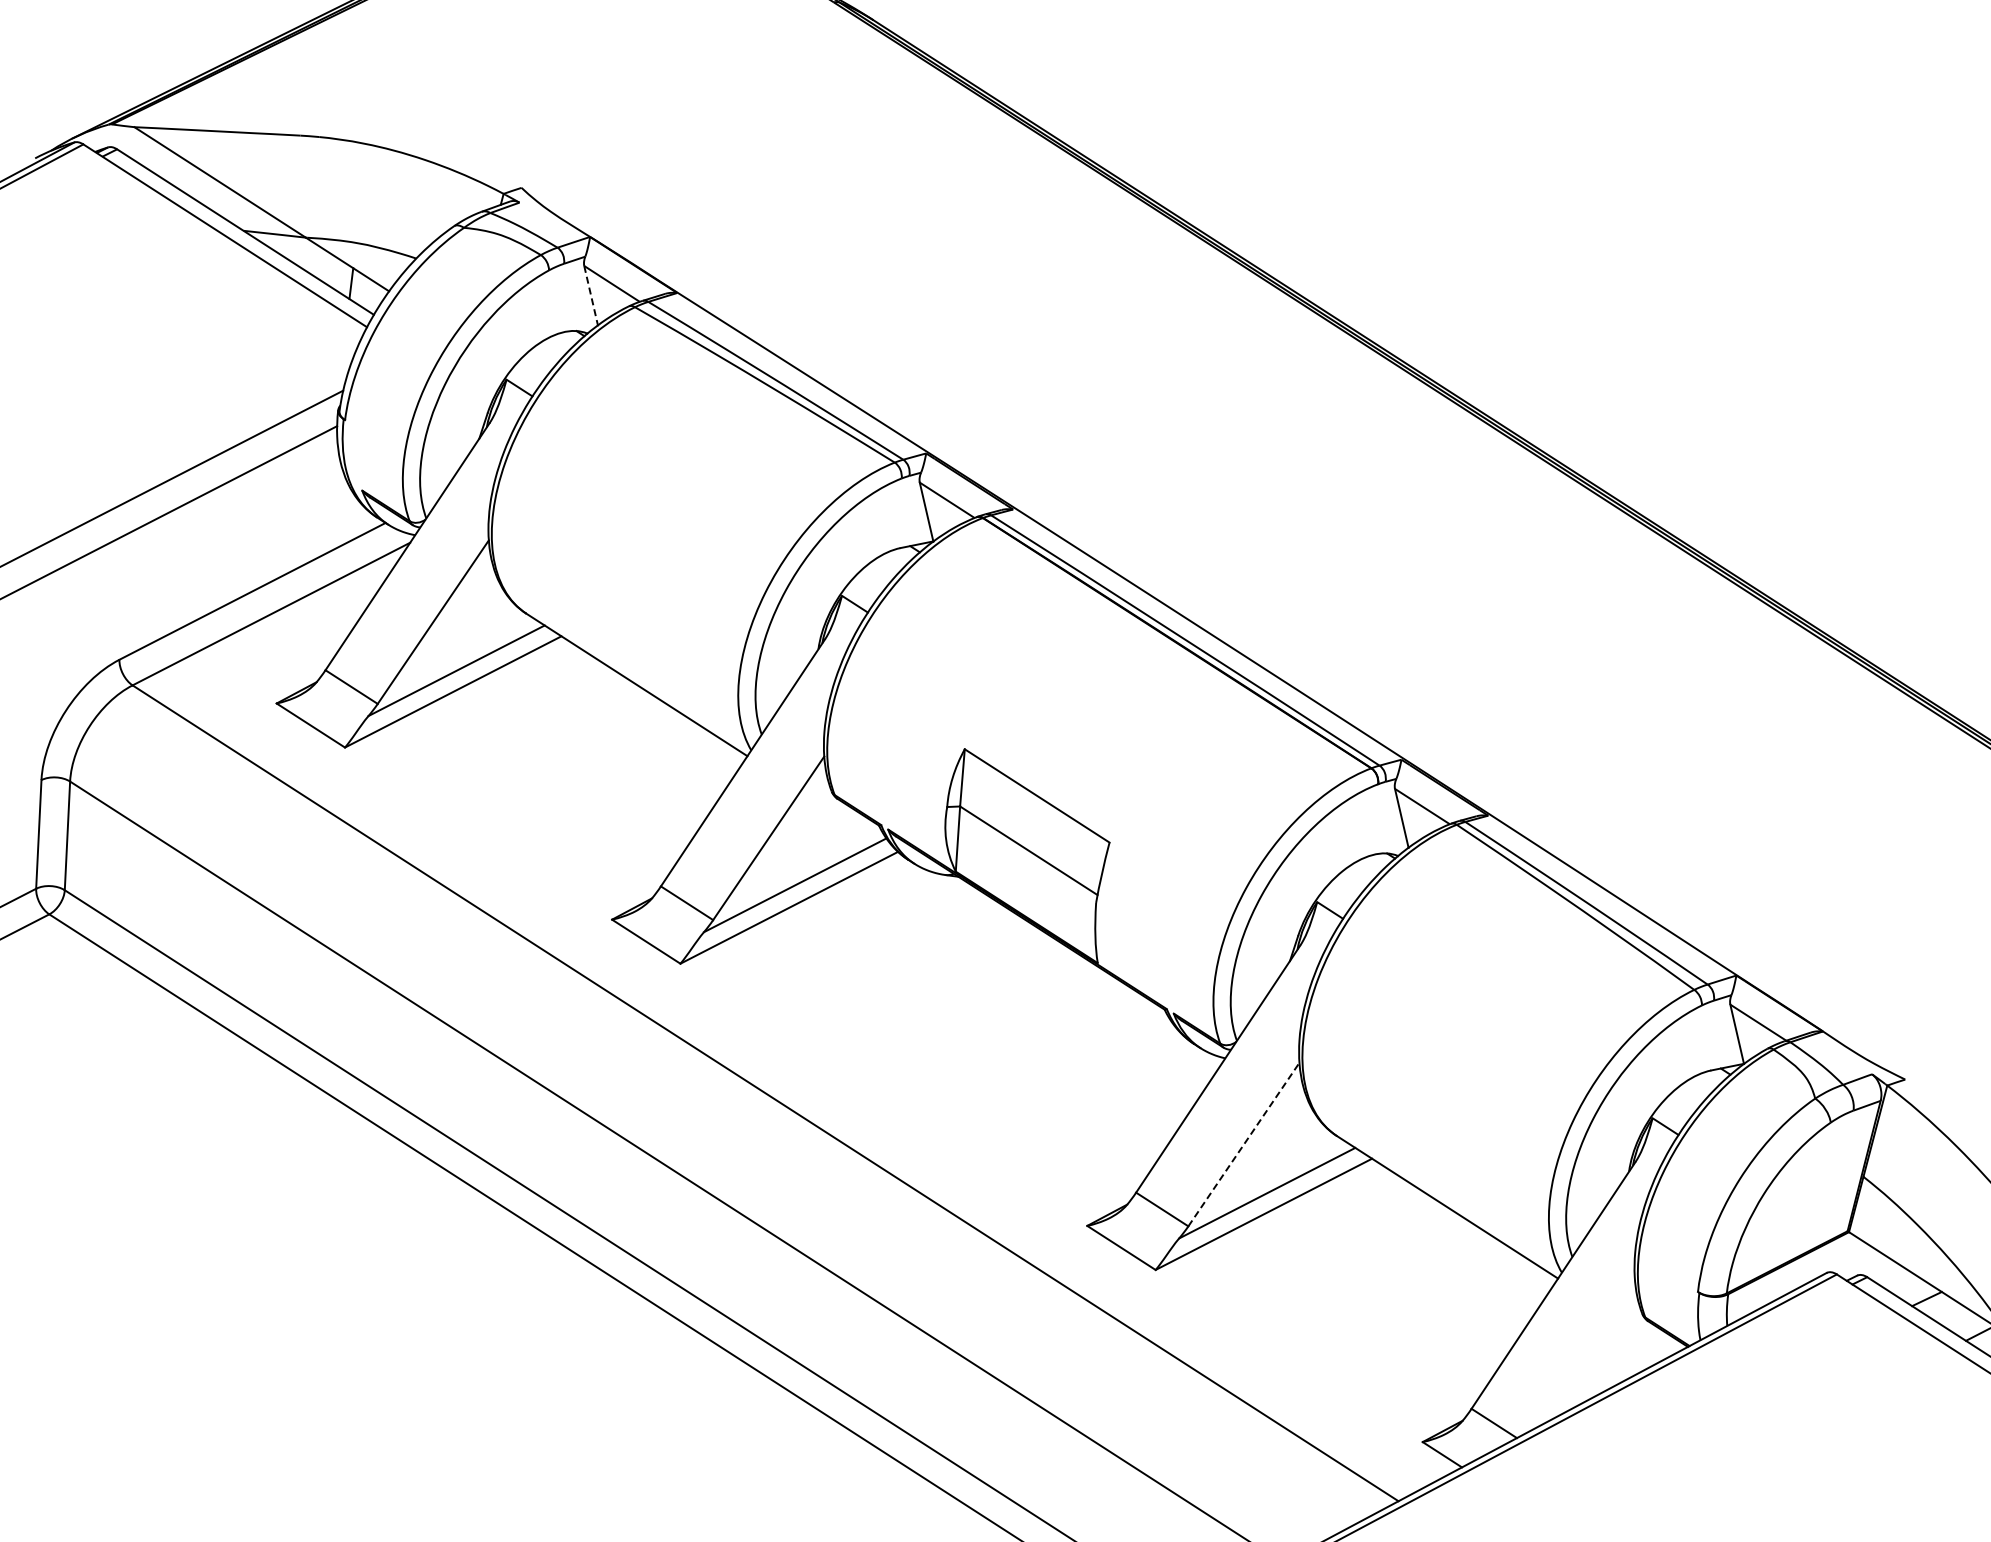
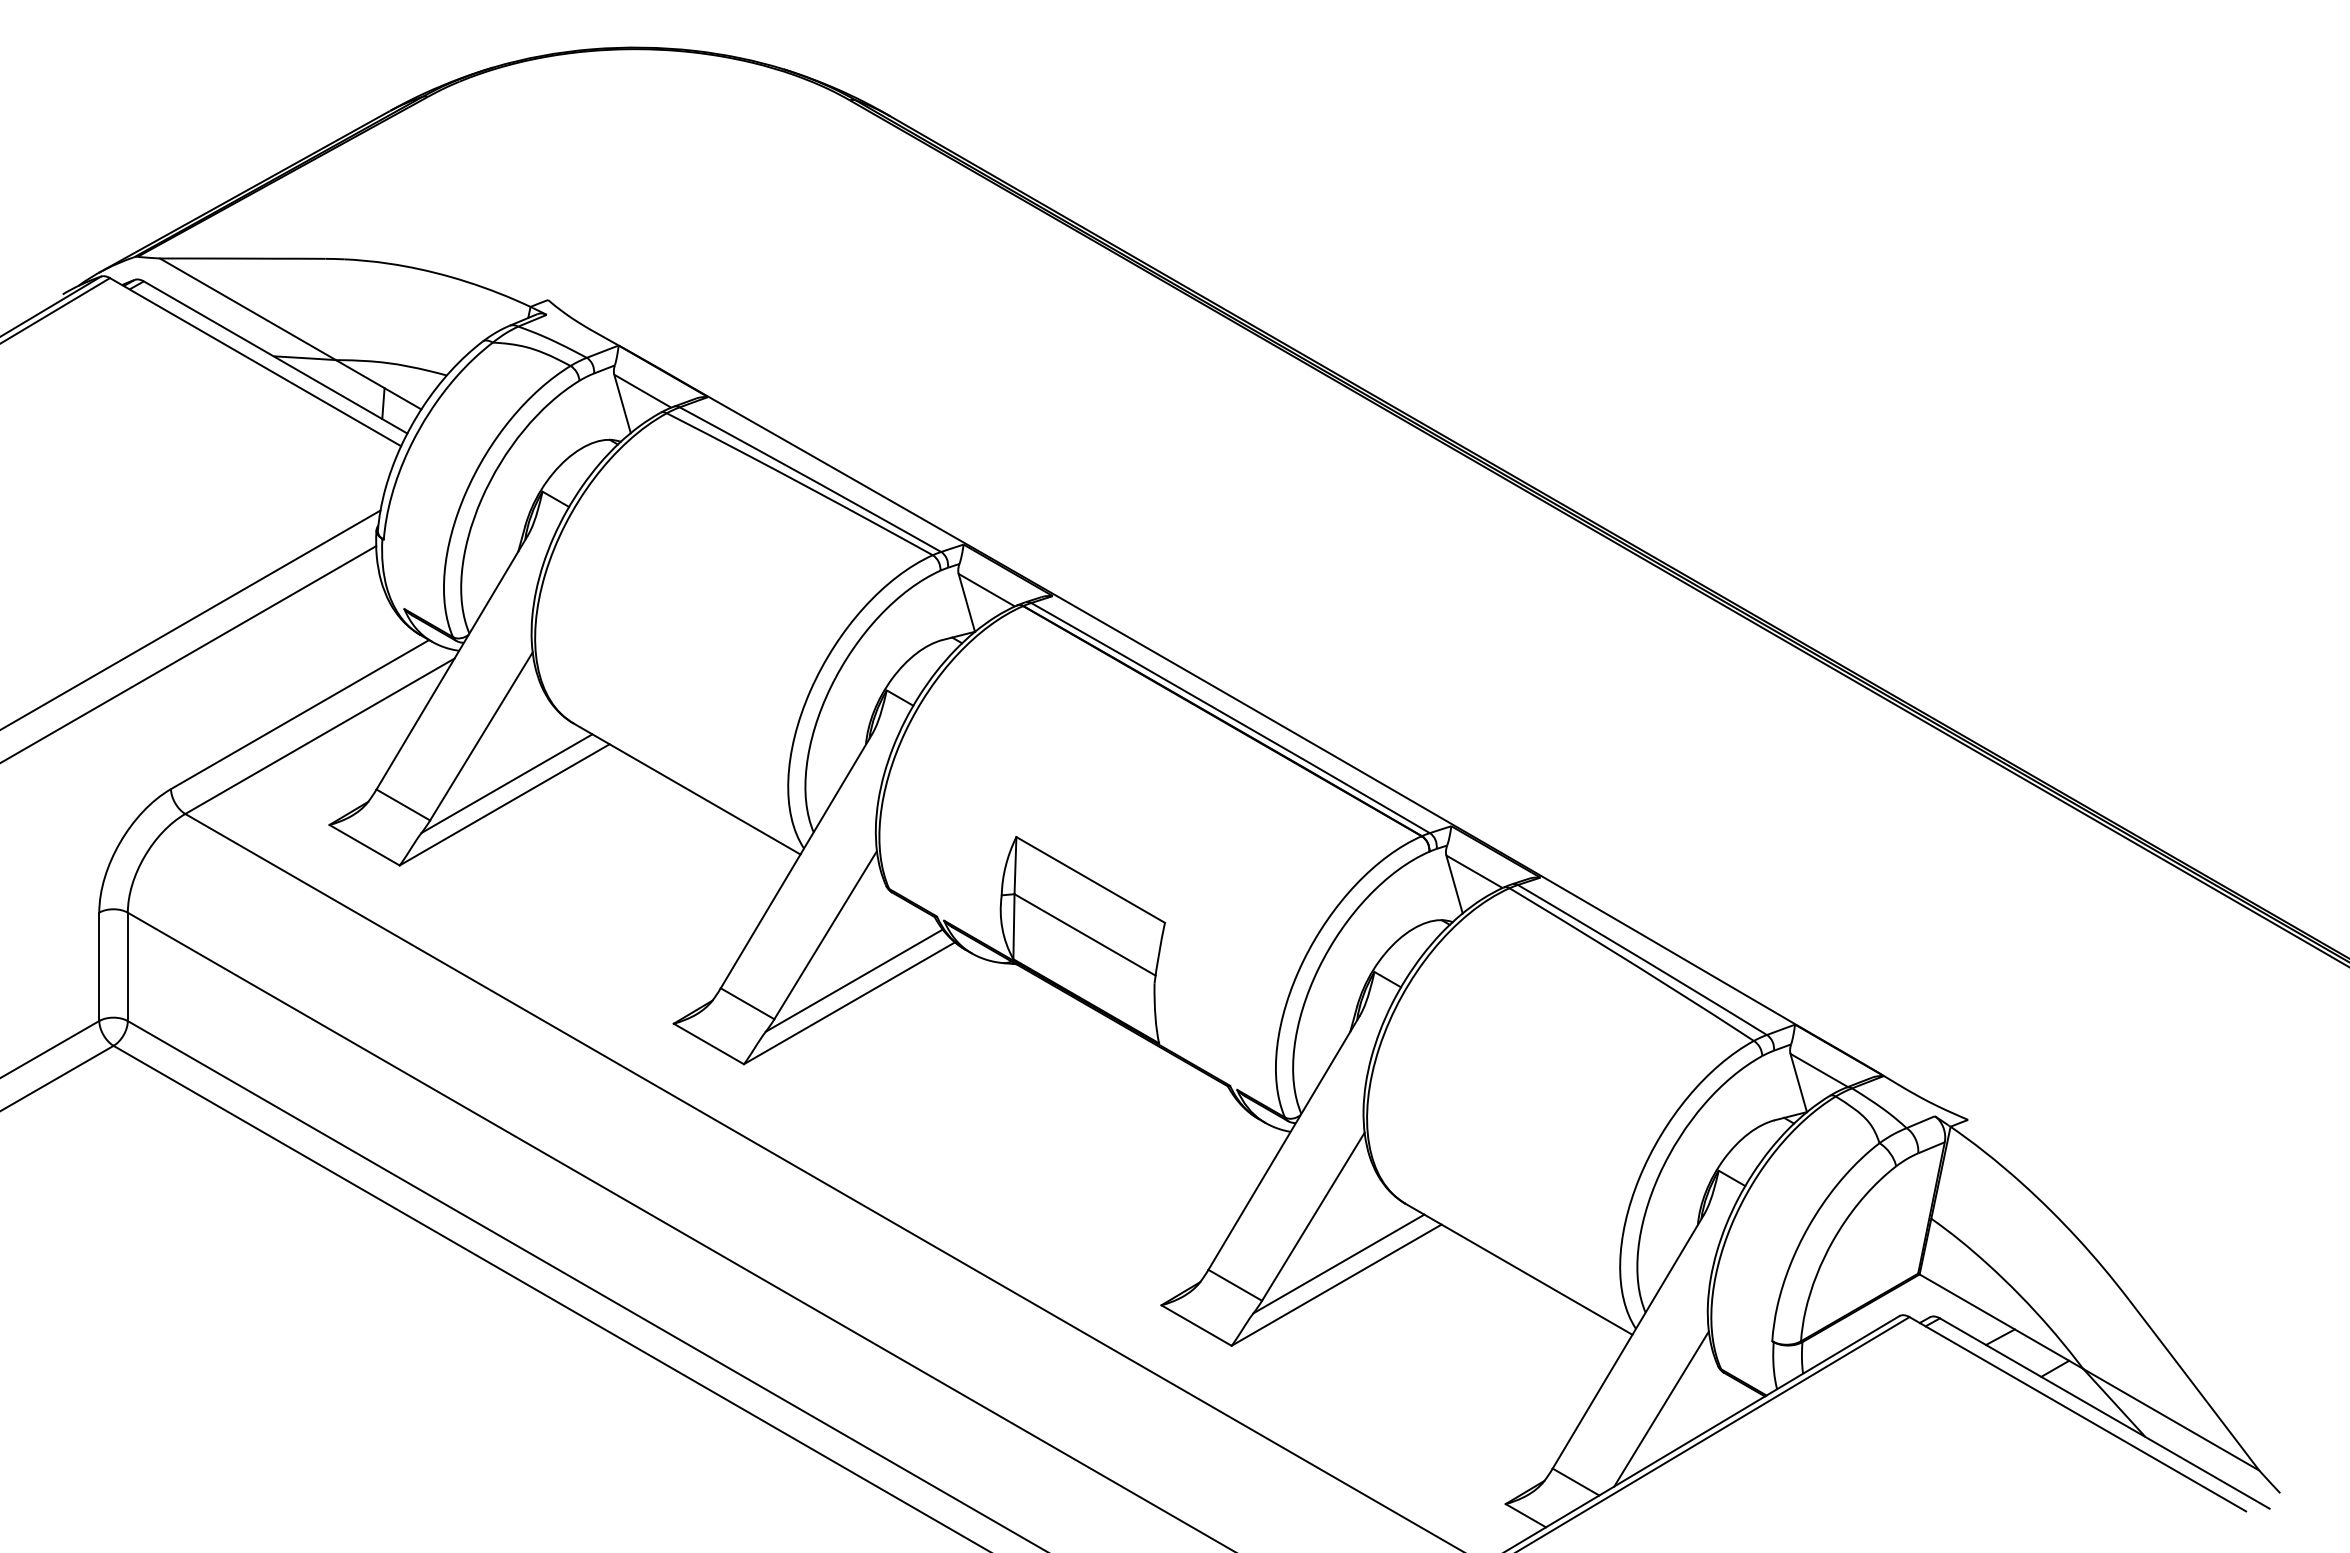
line: (591, 296) -> (622, 404), dashed -> solid
line: (1244, 1144) -> (1313, 1216), dashed -> solid
line: (1583, 1353) -> (1661, 1408), added

